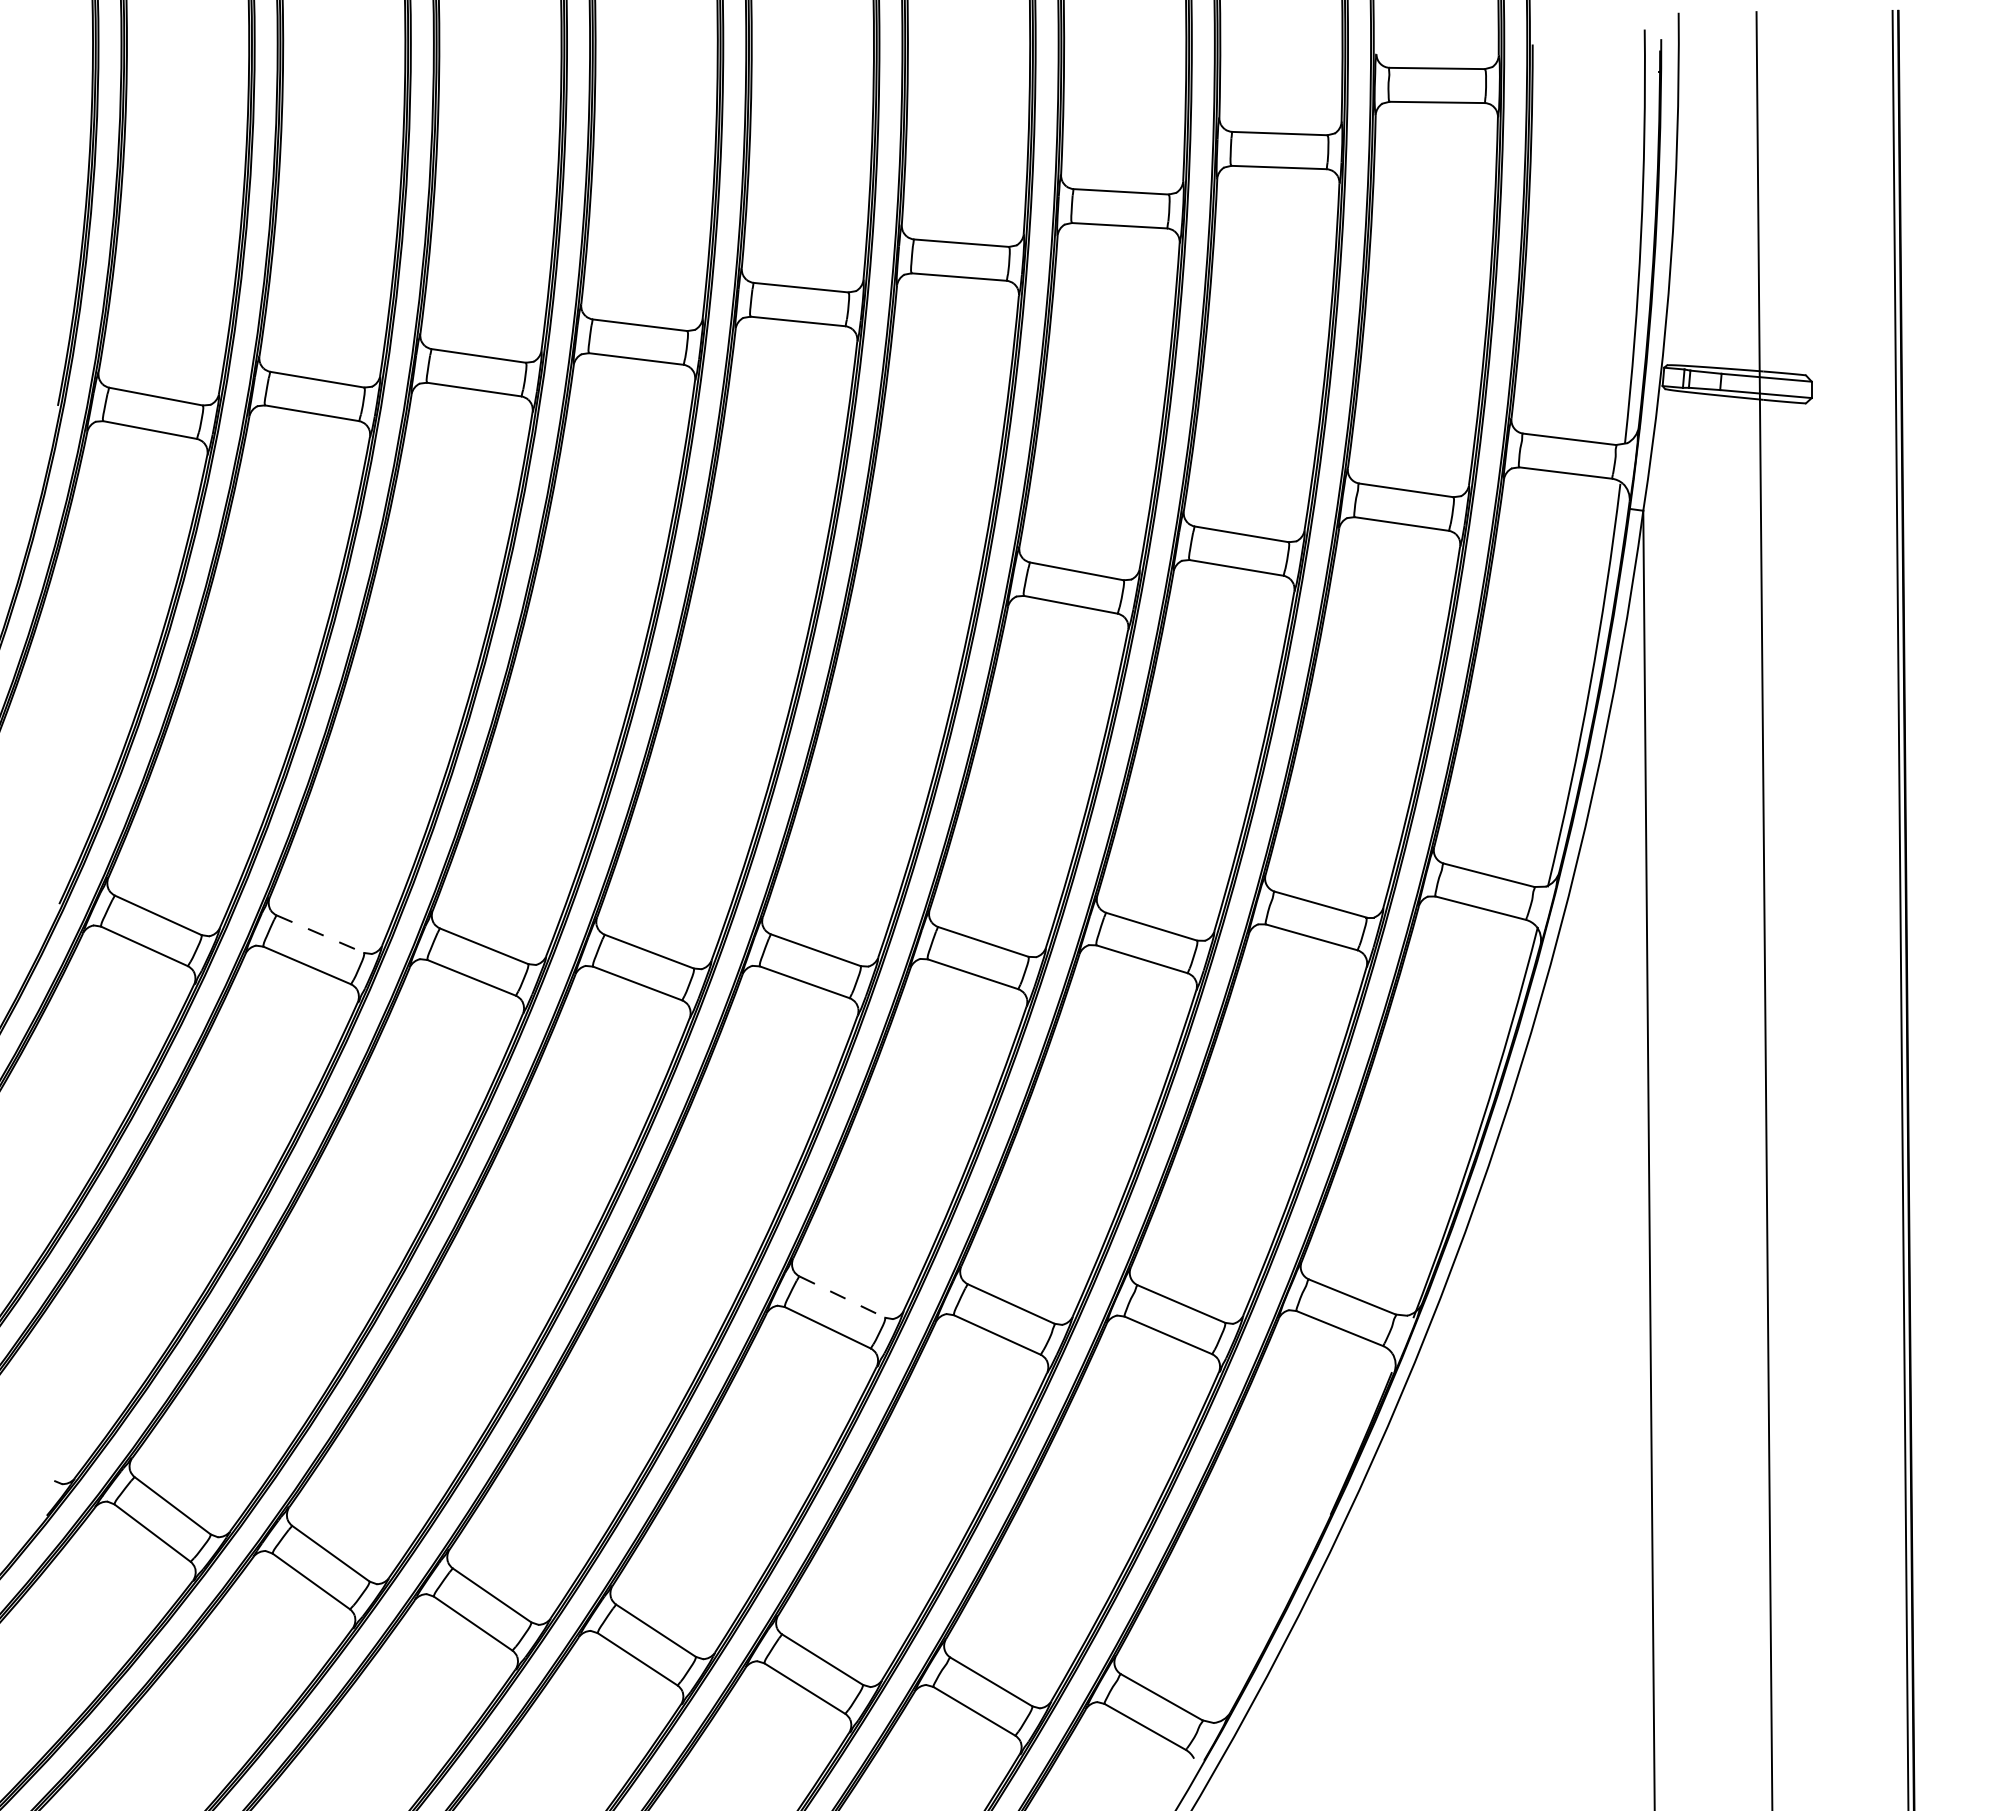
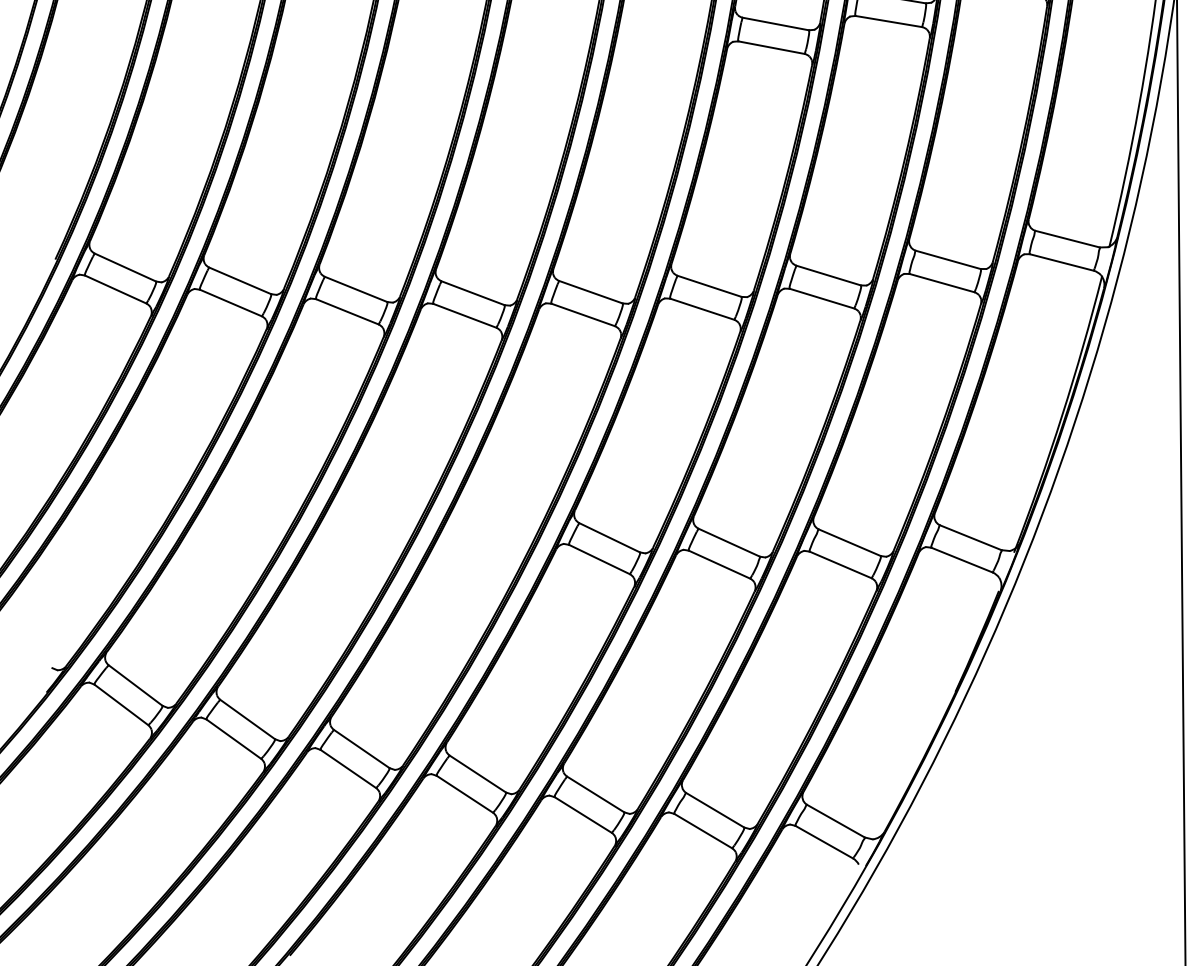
line: (320, 934) -> (240, 281), dashed -> solid
line: (842, 1297) -> (609, 538), dashed -> solid

